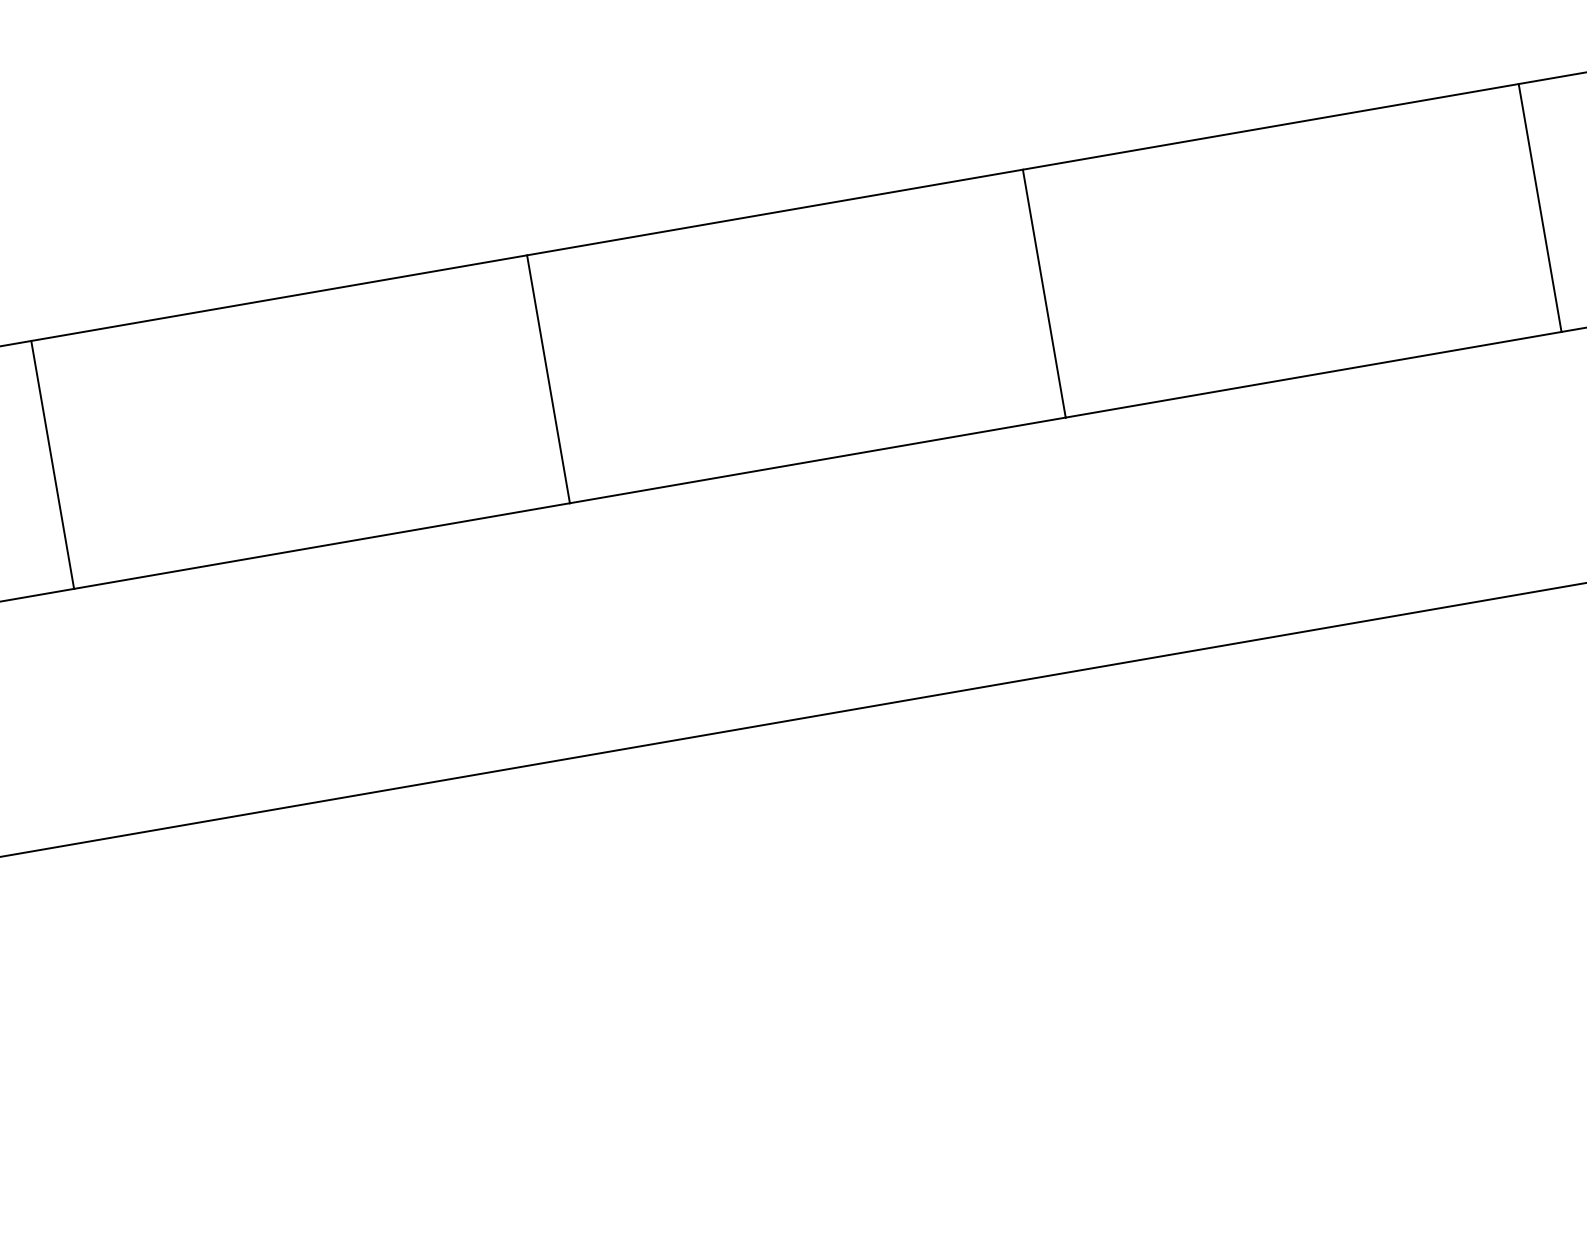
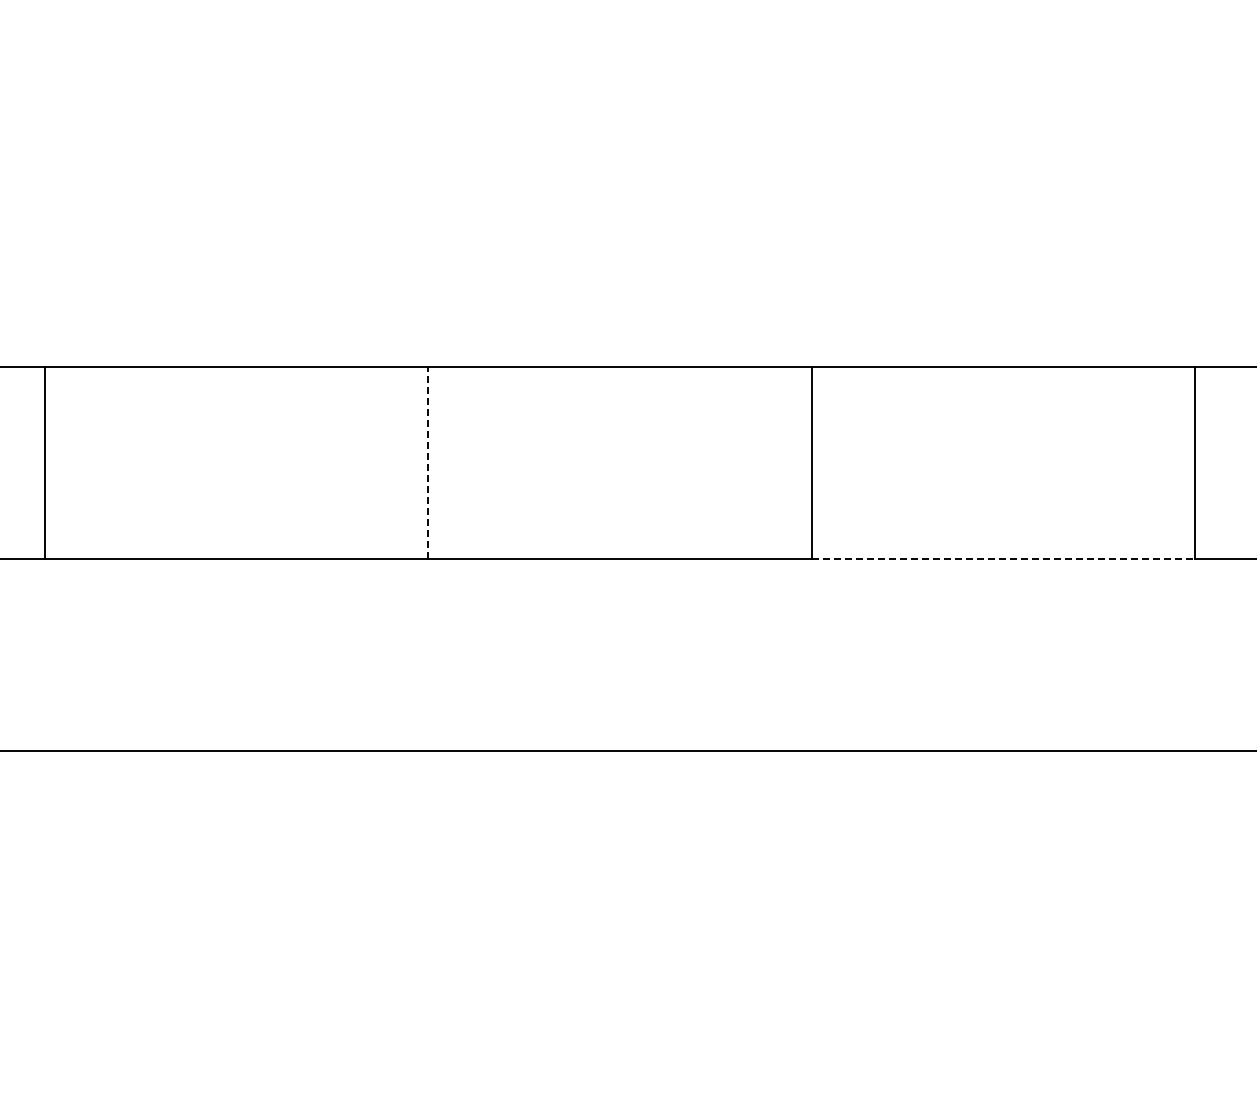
line: (1313, 375) -> (1003, 559), solid -> dashed
line: (549, 379) -> (428, 463), solid -> dashed

